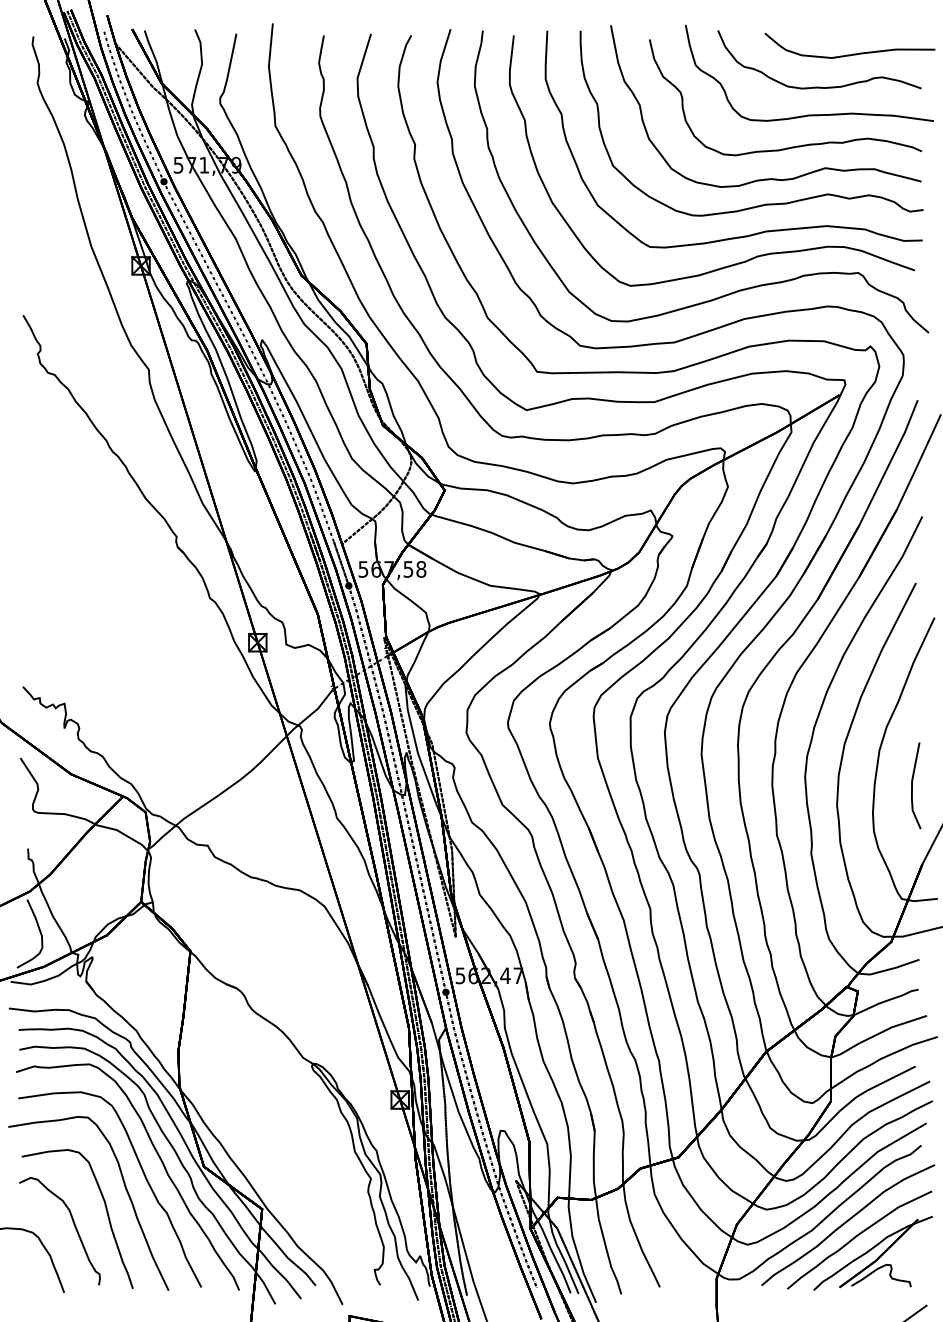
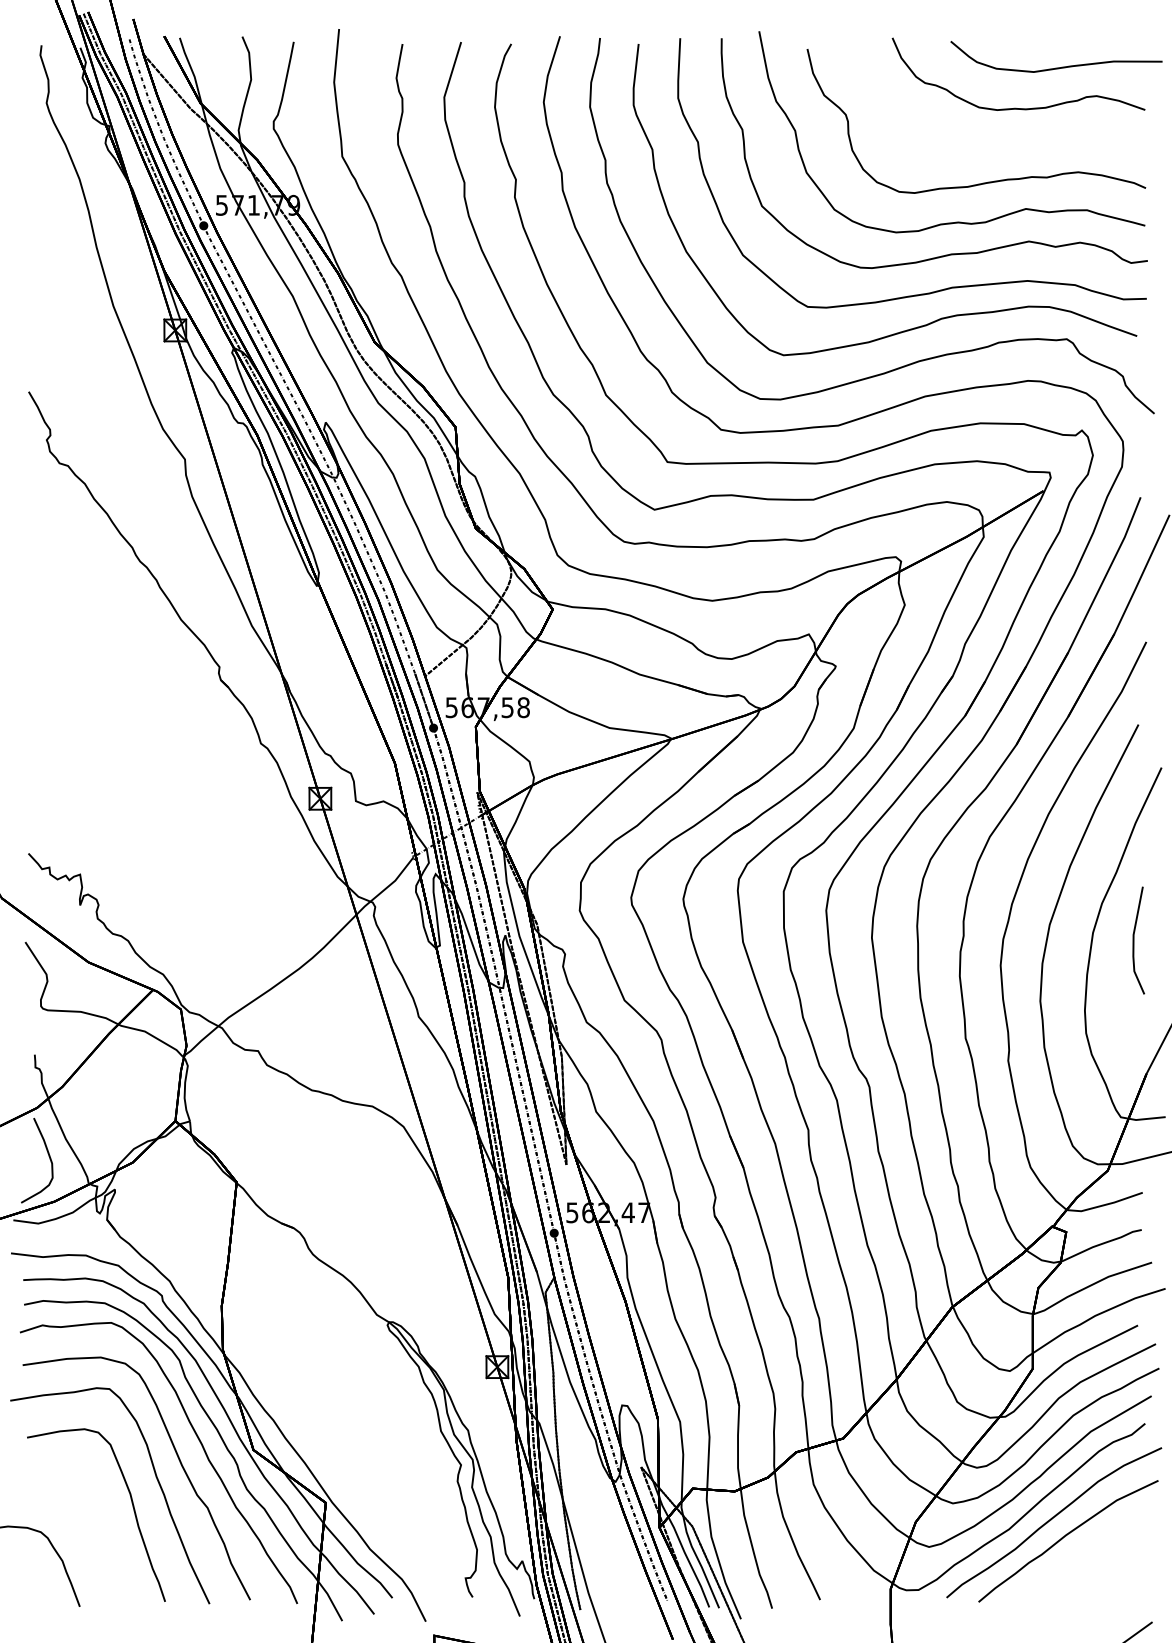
curve: (808, 114) -> (1004, 142), removed
line: (912, 785) -> (1134, 940), moved
curve: (74, 1227) -> (92, 1525), removed
part: (872, 1252) -> (1084, 1556), removed

